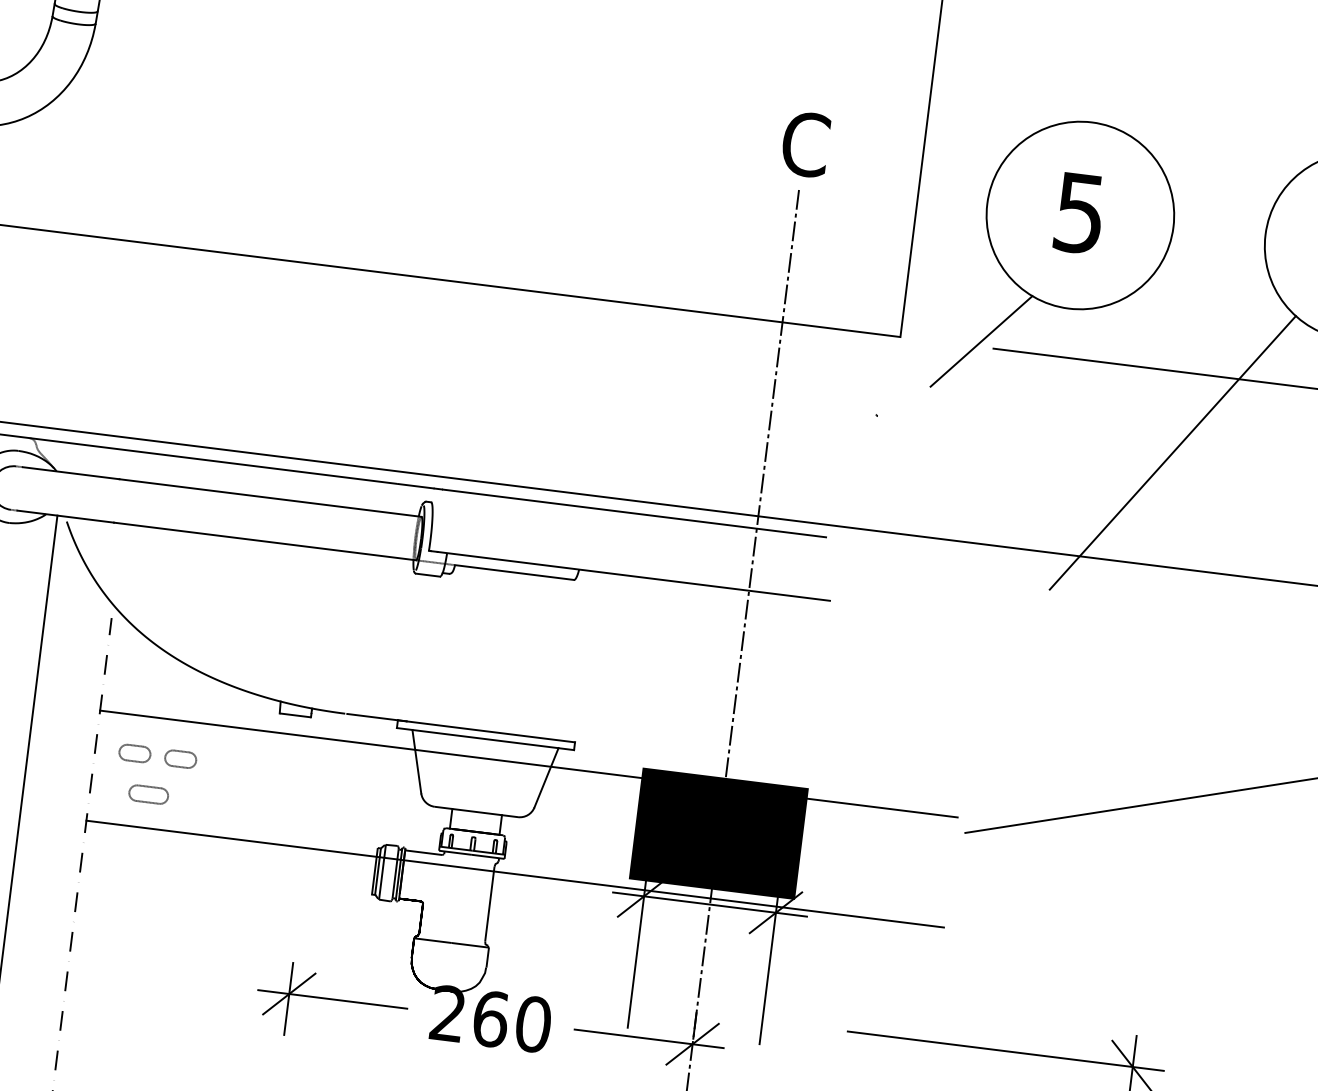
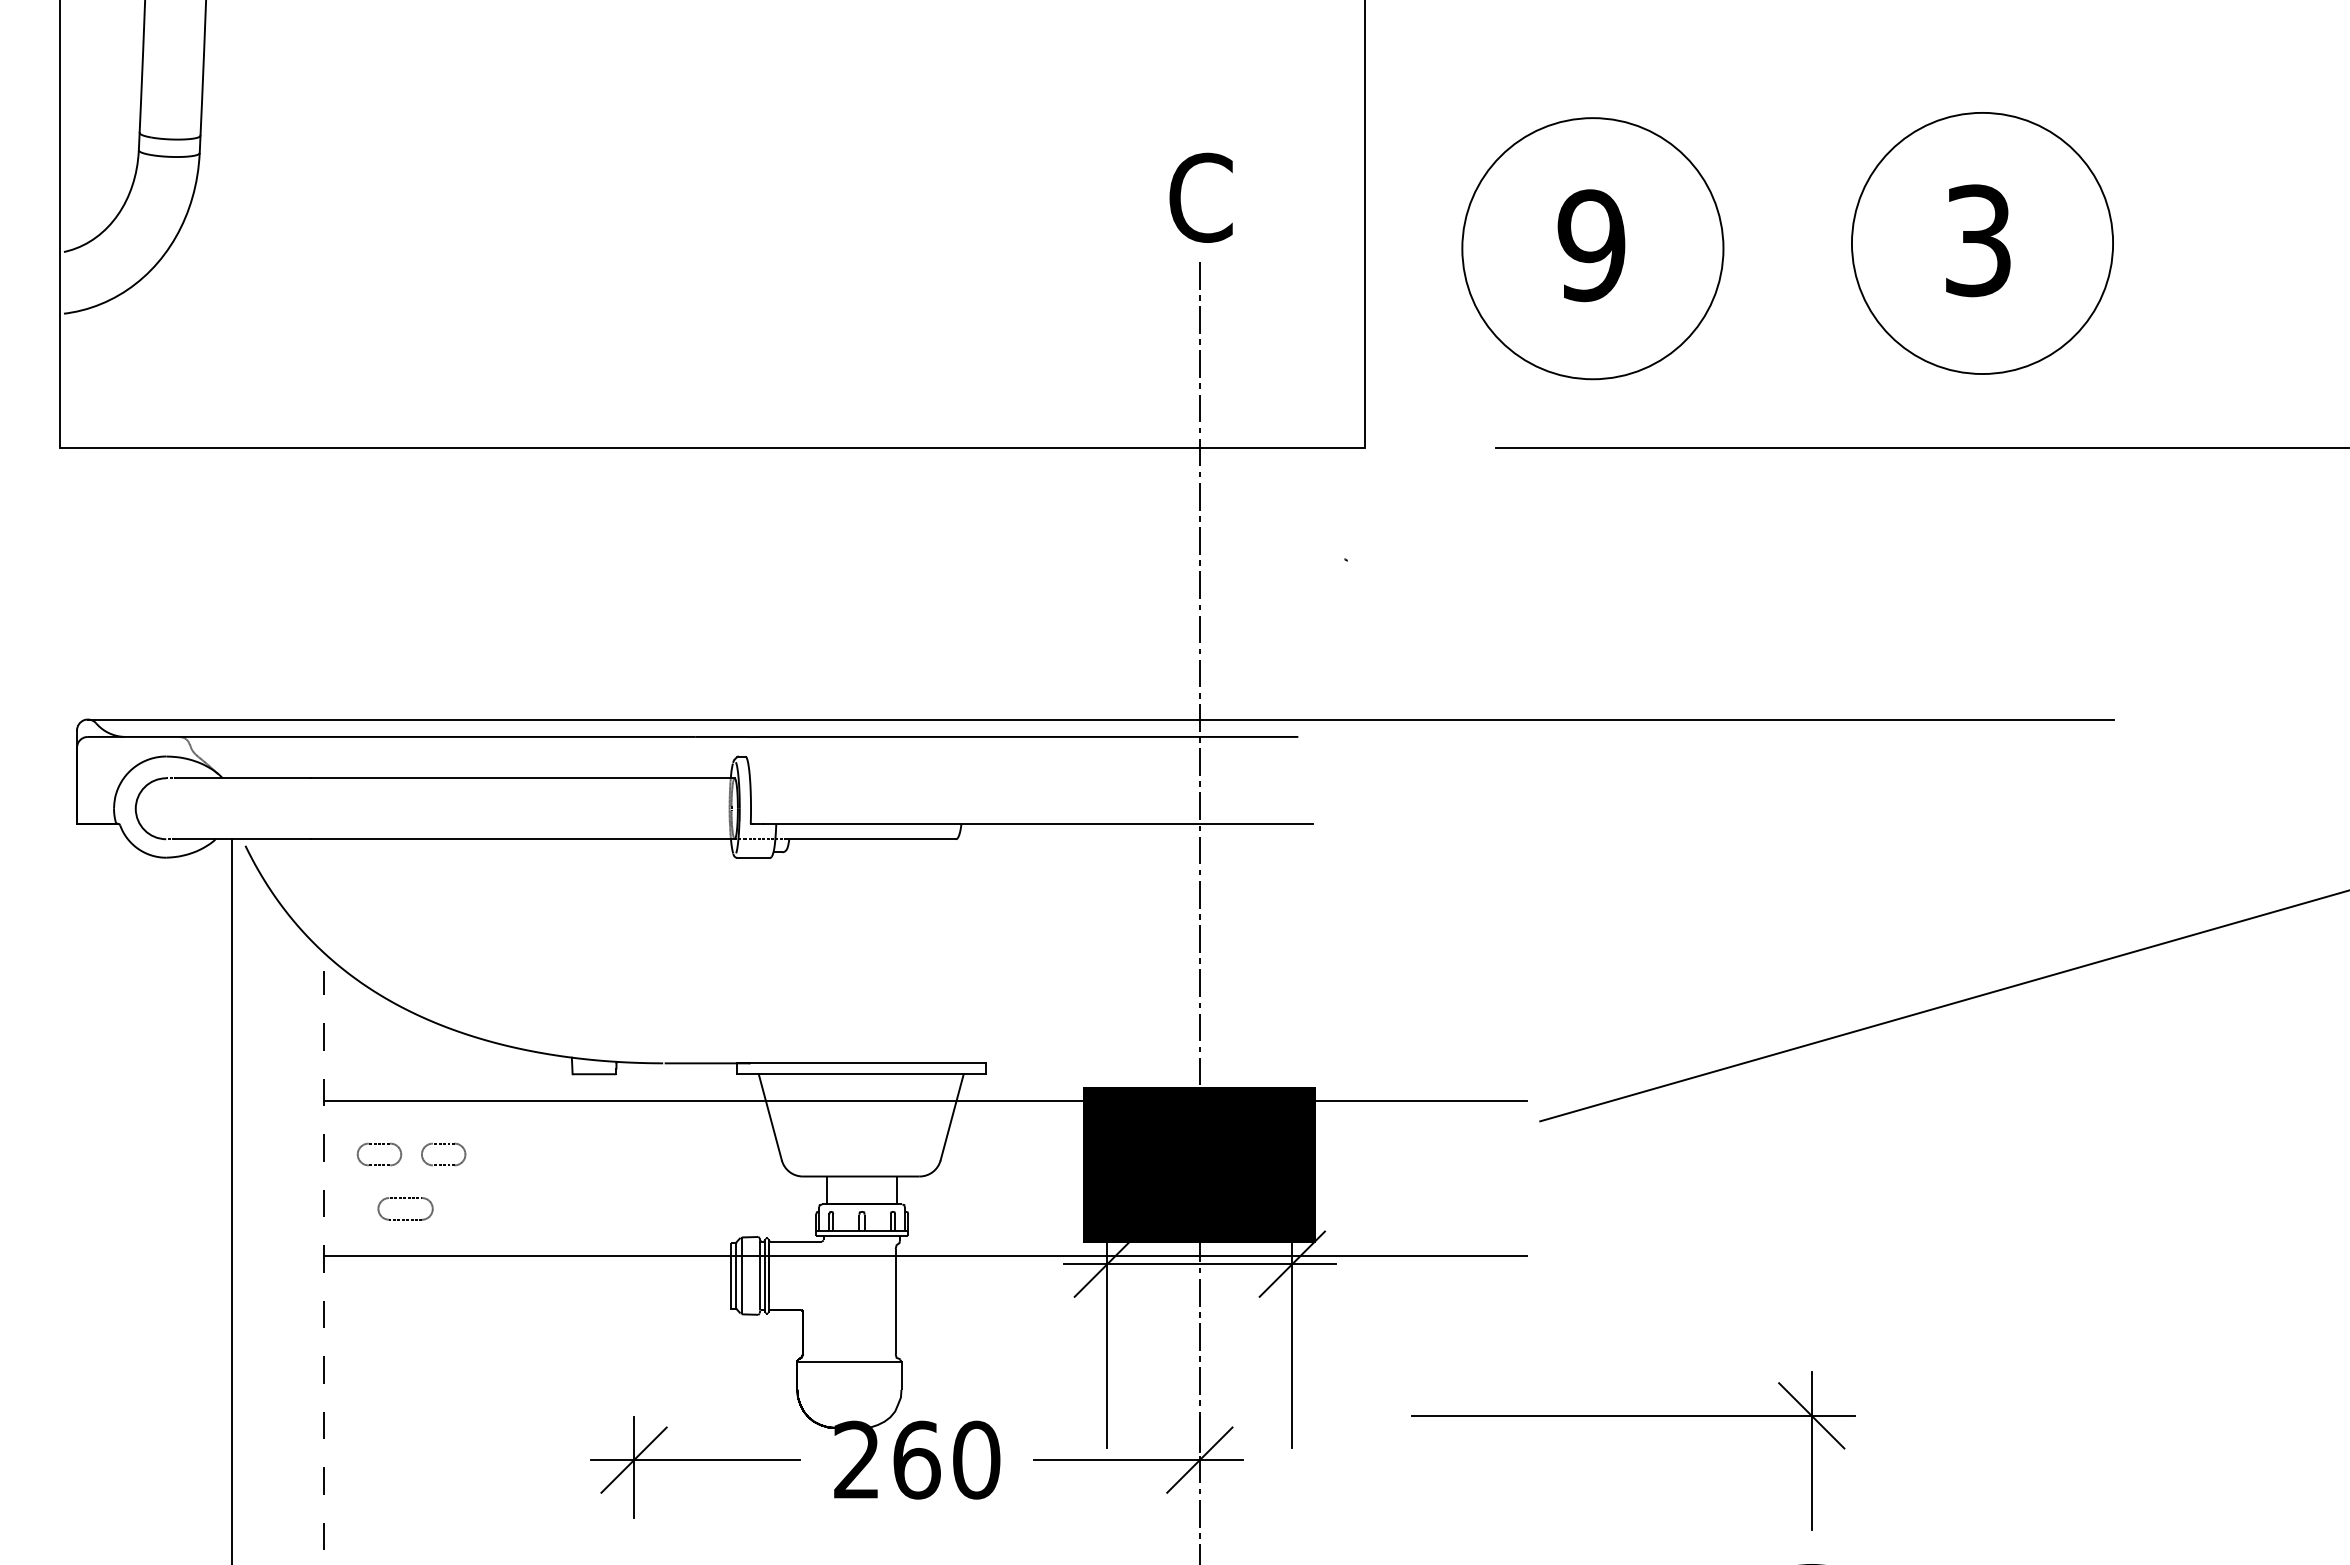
text: (1079, 213) -> (1591, 245), 5 -> 9
line: (981, 341) -> (1477, 439), removed
line: (1172, 452) -> (1761, 560), removed

